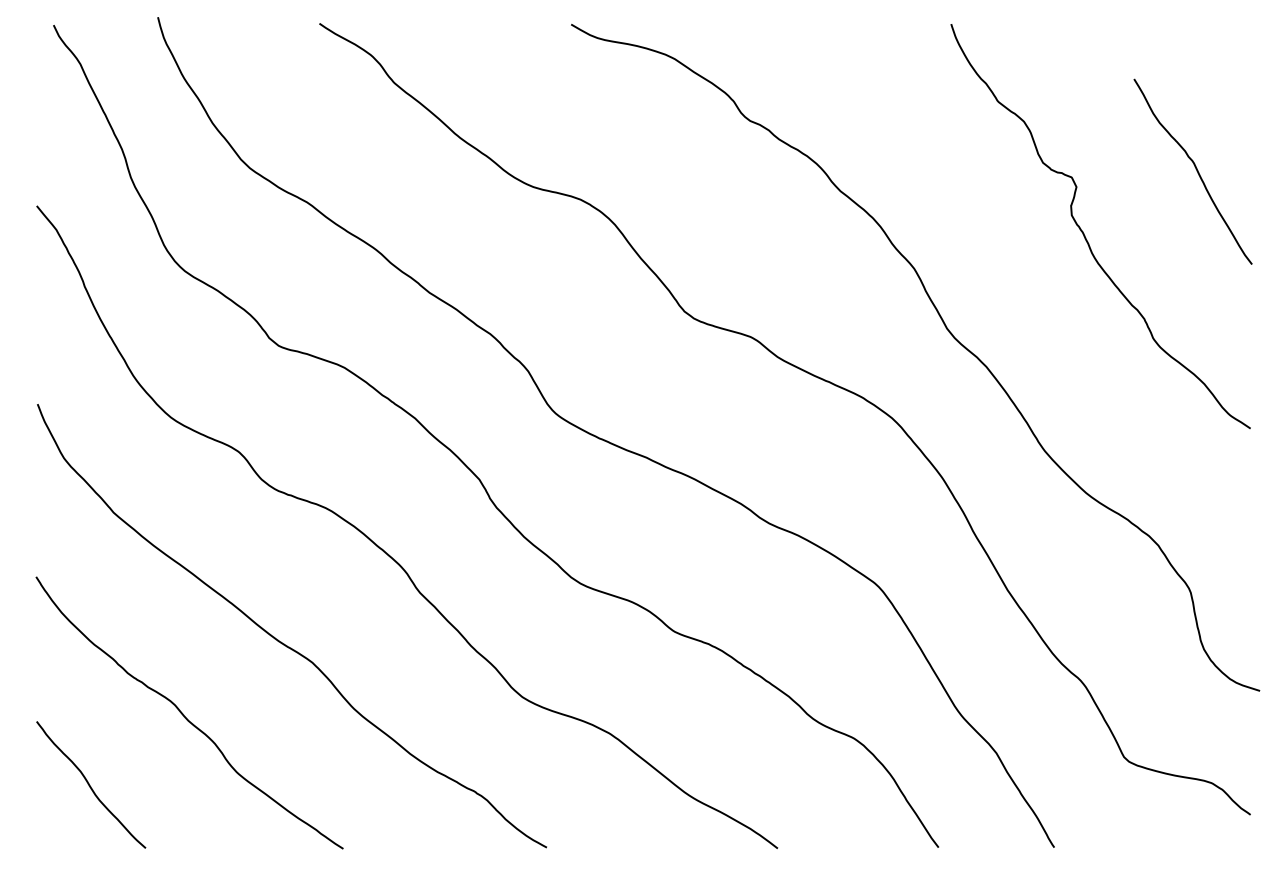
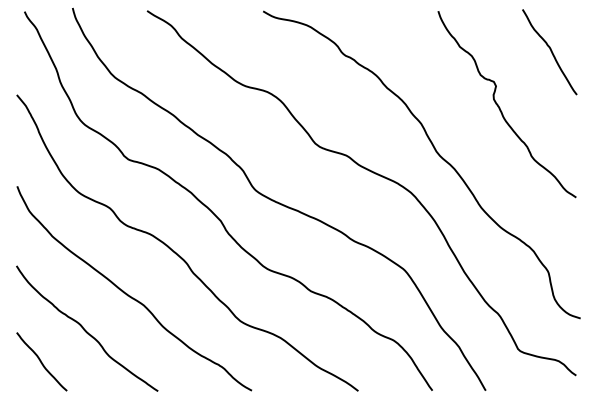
curve: (1194, 170) -> (550, 51), moved

